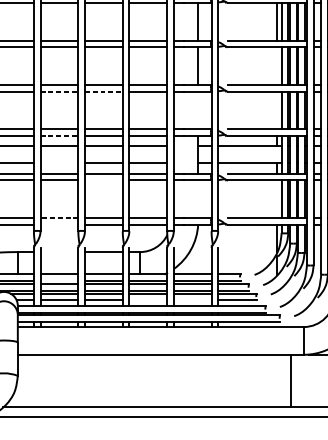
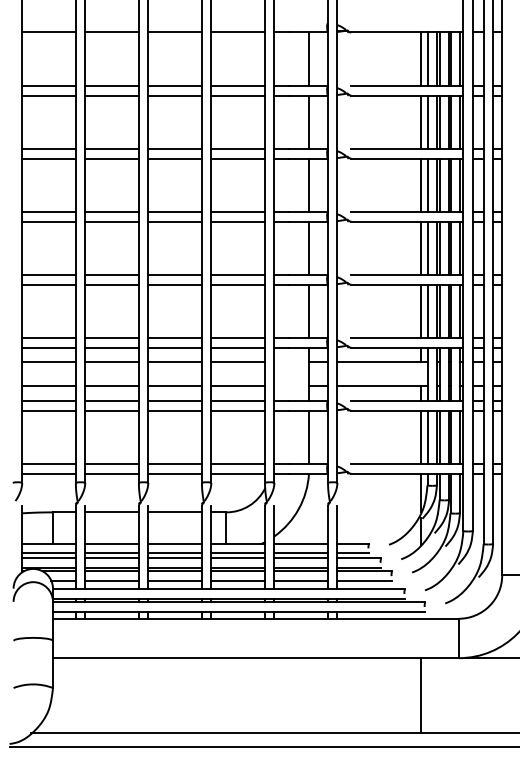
line: (277, 66) -> (421, 248), added
line: (59, 91) -> (112, 284), dashed -> solid
line: (104, 91) -> (175, 284), dashed -> solid
line: (198, 110) -> (309, 311), added
line: (277, 110) -> (421, 311), added
line: (59, 135) -> (112, 347), dashed -> solid
line: (59, 163) -> (111, 386), added
line: (103, 180) -> (174, 410), added
line: (198, 199) -> (309, 437), added
line: (277, 199) -> (421, 437), added
line: (59, 218) -> (112, 464), dashed -> solid
line: (59, 224) -> (111, 473), added
line: (59, 252) -> (111, 512), added
line: (59, 281) -> (111, 553), added
line: (147, 300) -> (237, 580), added
line: (192, 300) -> (301, 580), added
line: (290, 381) -> (421, 695), moved

